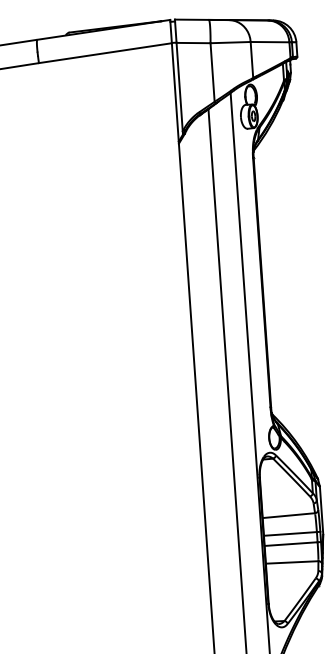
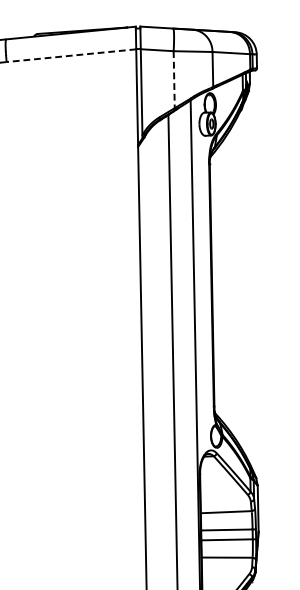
line: (104, 53) -> (70, 55), solid -> dashed
line: (212, 73) -> (174, 80), solid -> dashed

